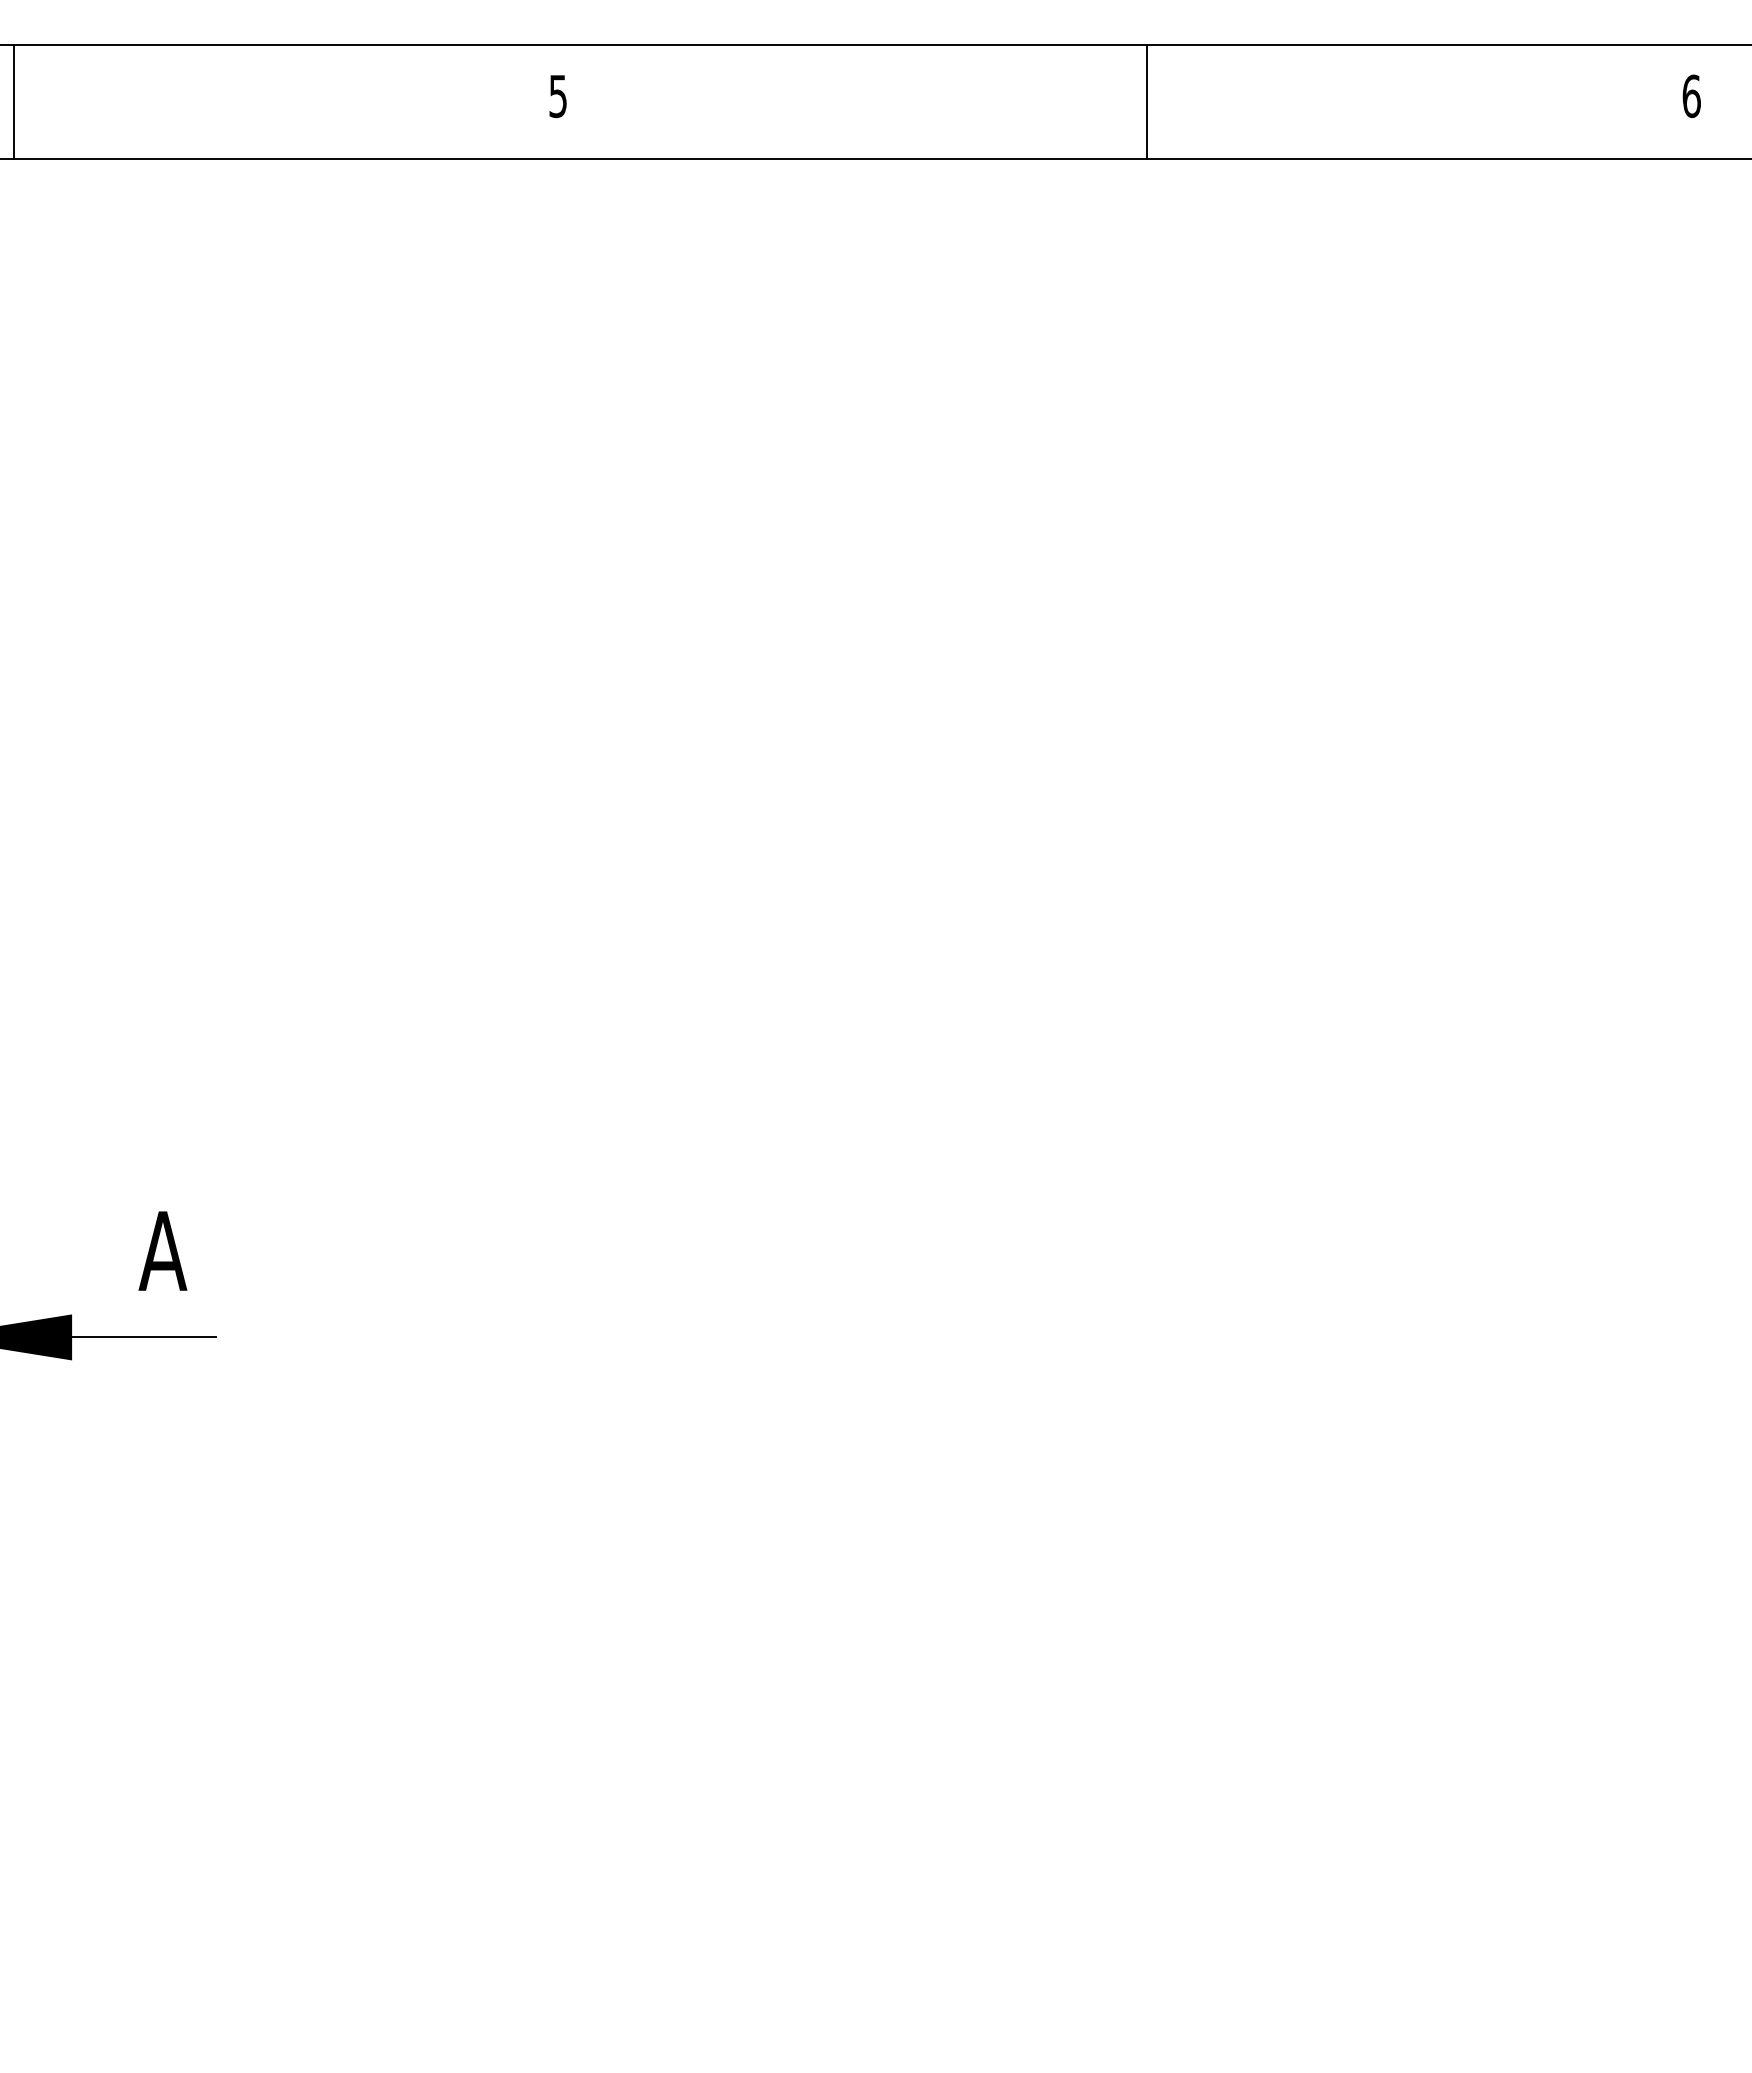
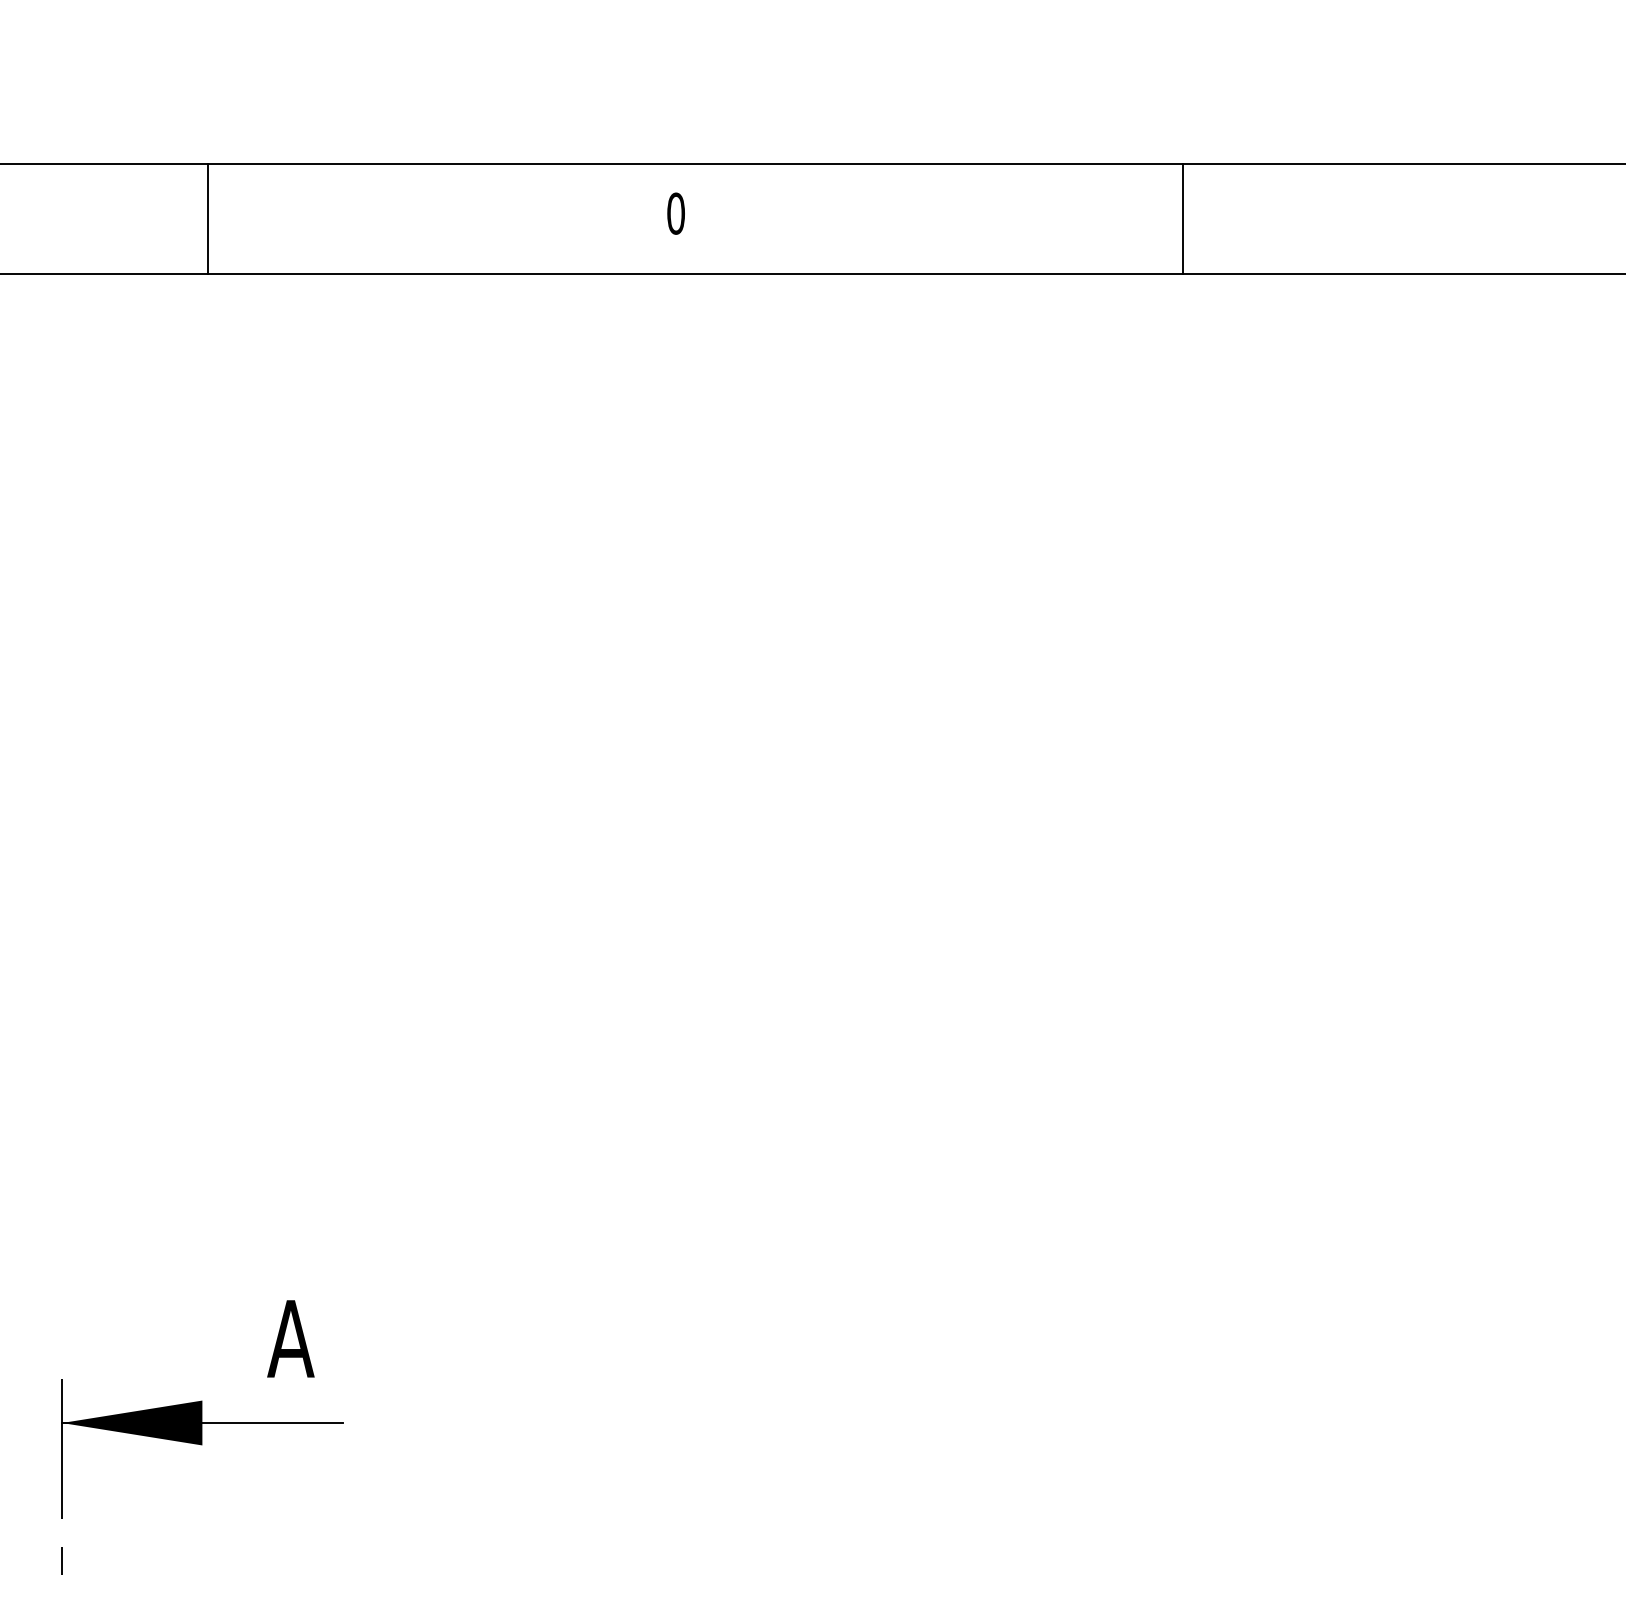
text: (558, 96) -> (676, 213), 5 -> 0
line: (13, 101) -> (207, 218), moved
line: (1147, 101) -> (1183, 218), moved

